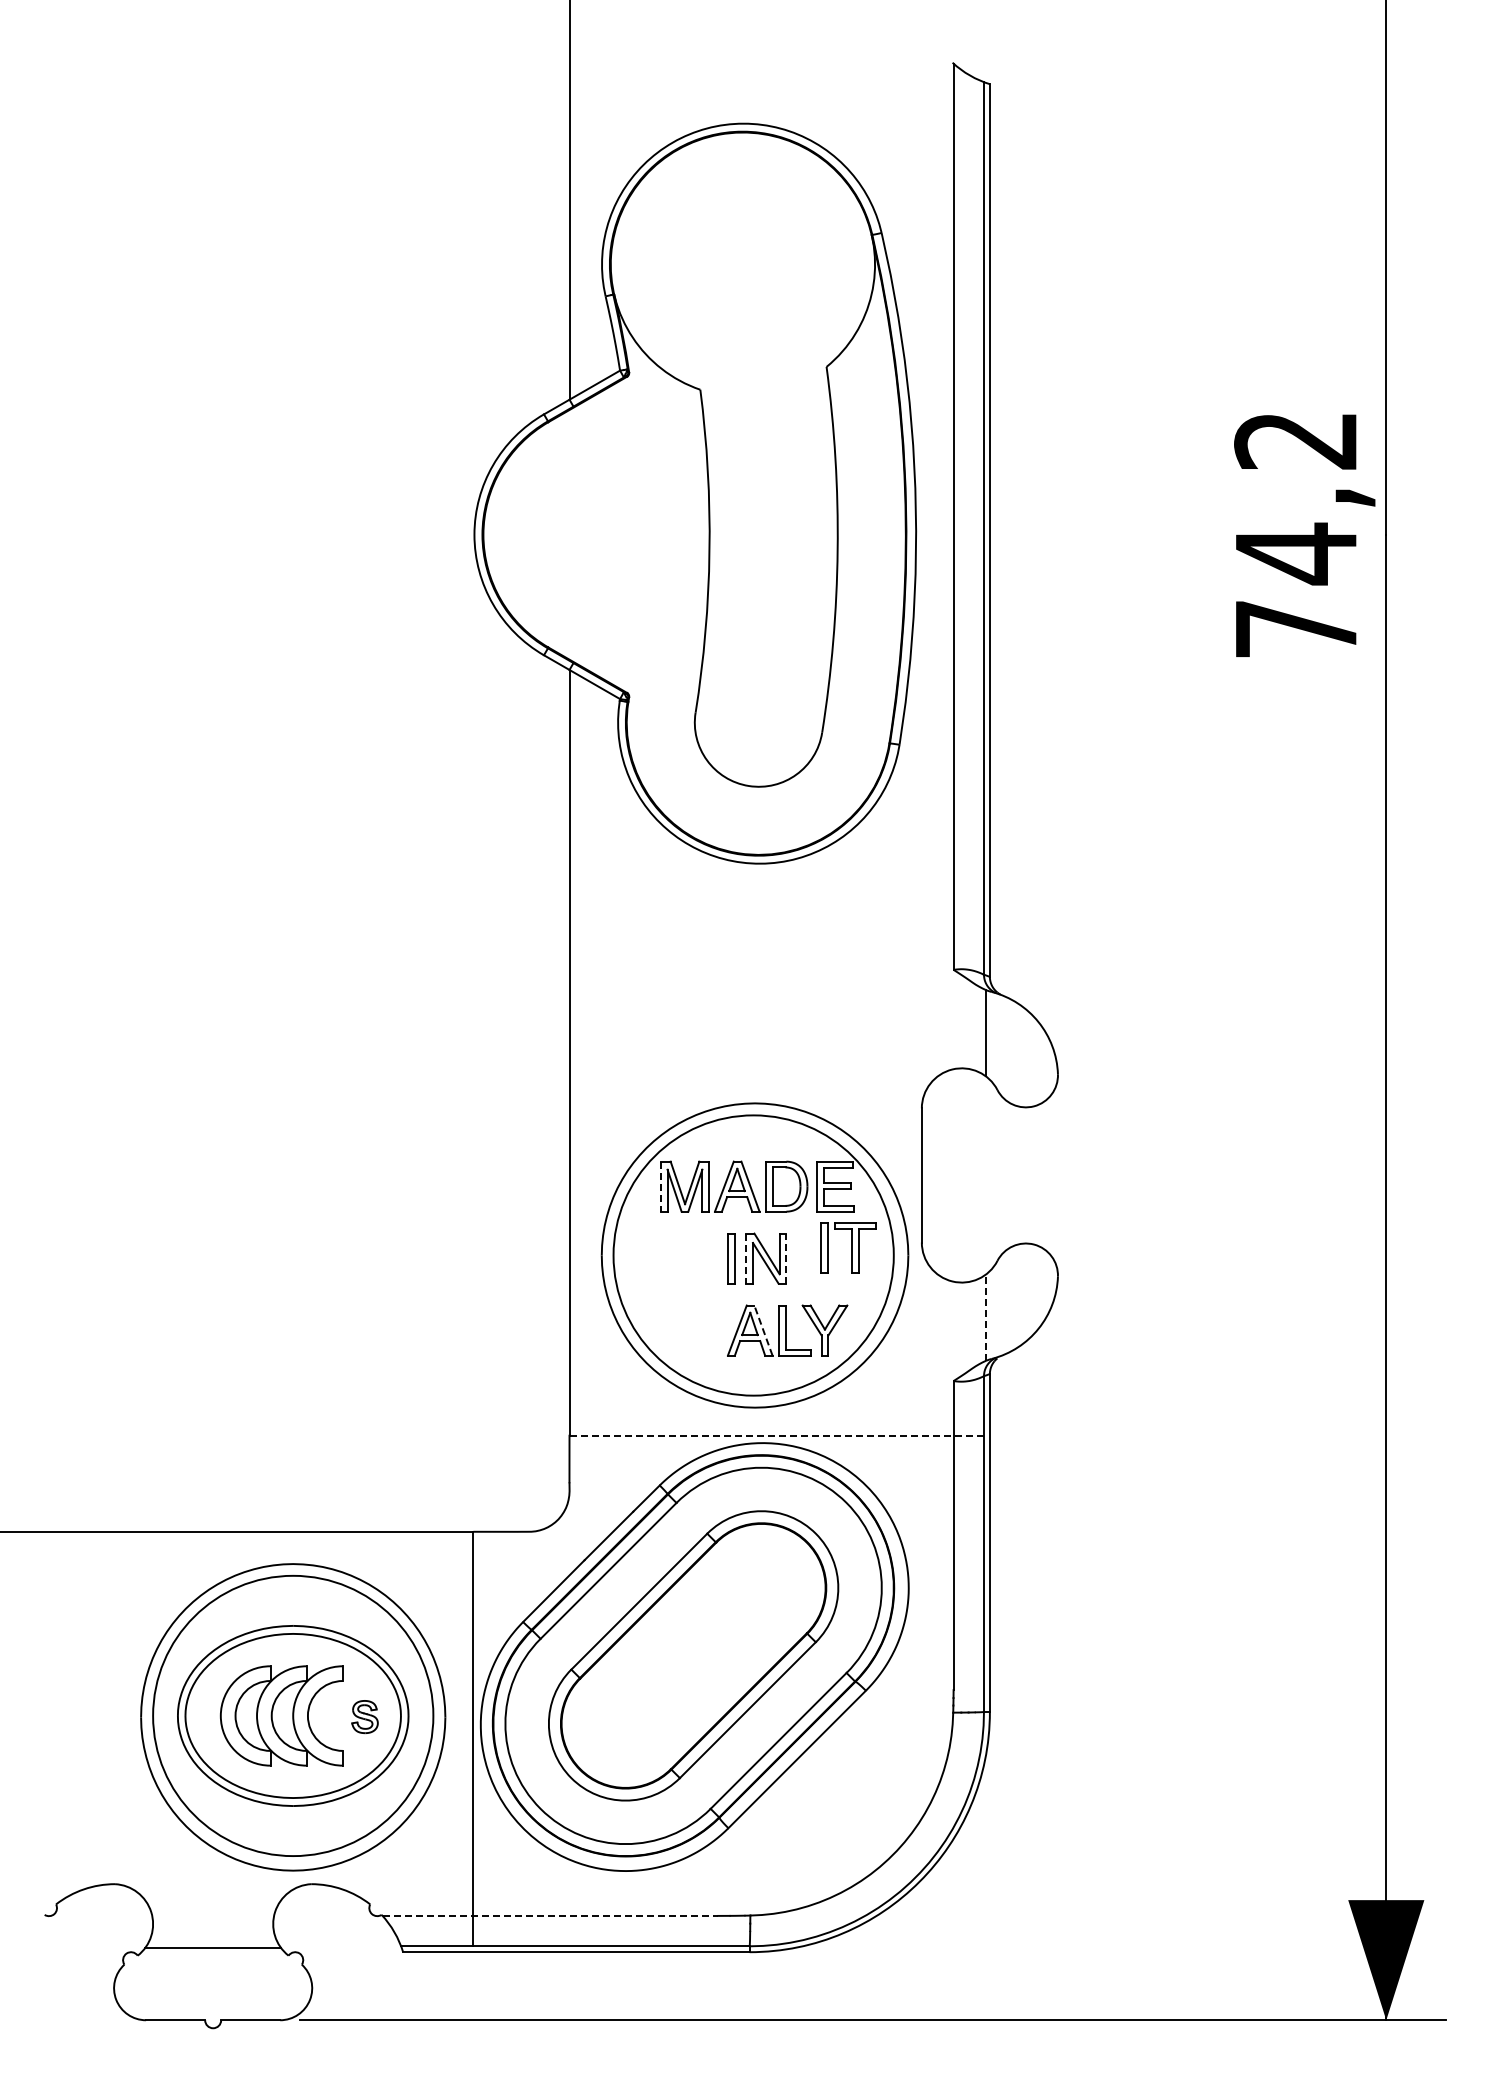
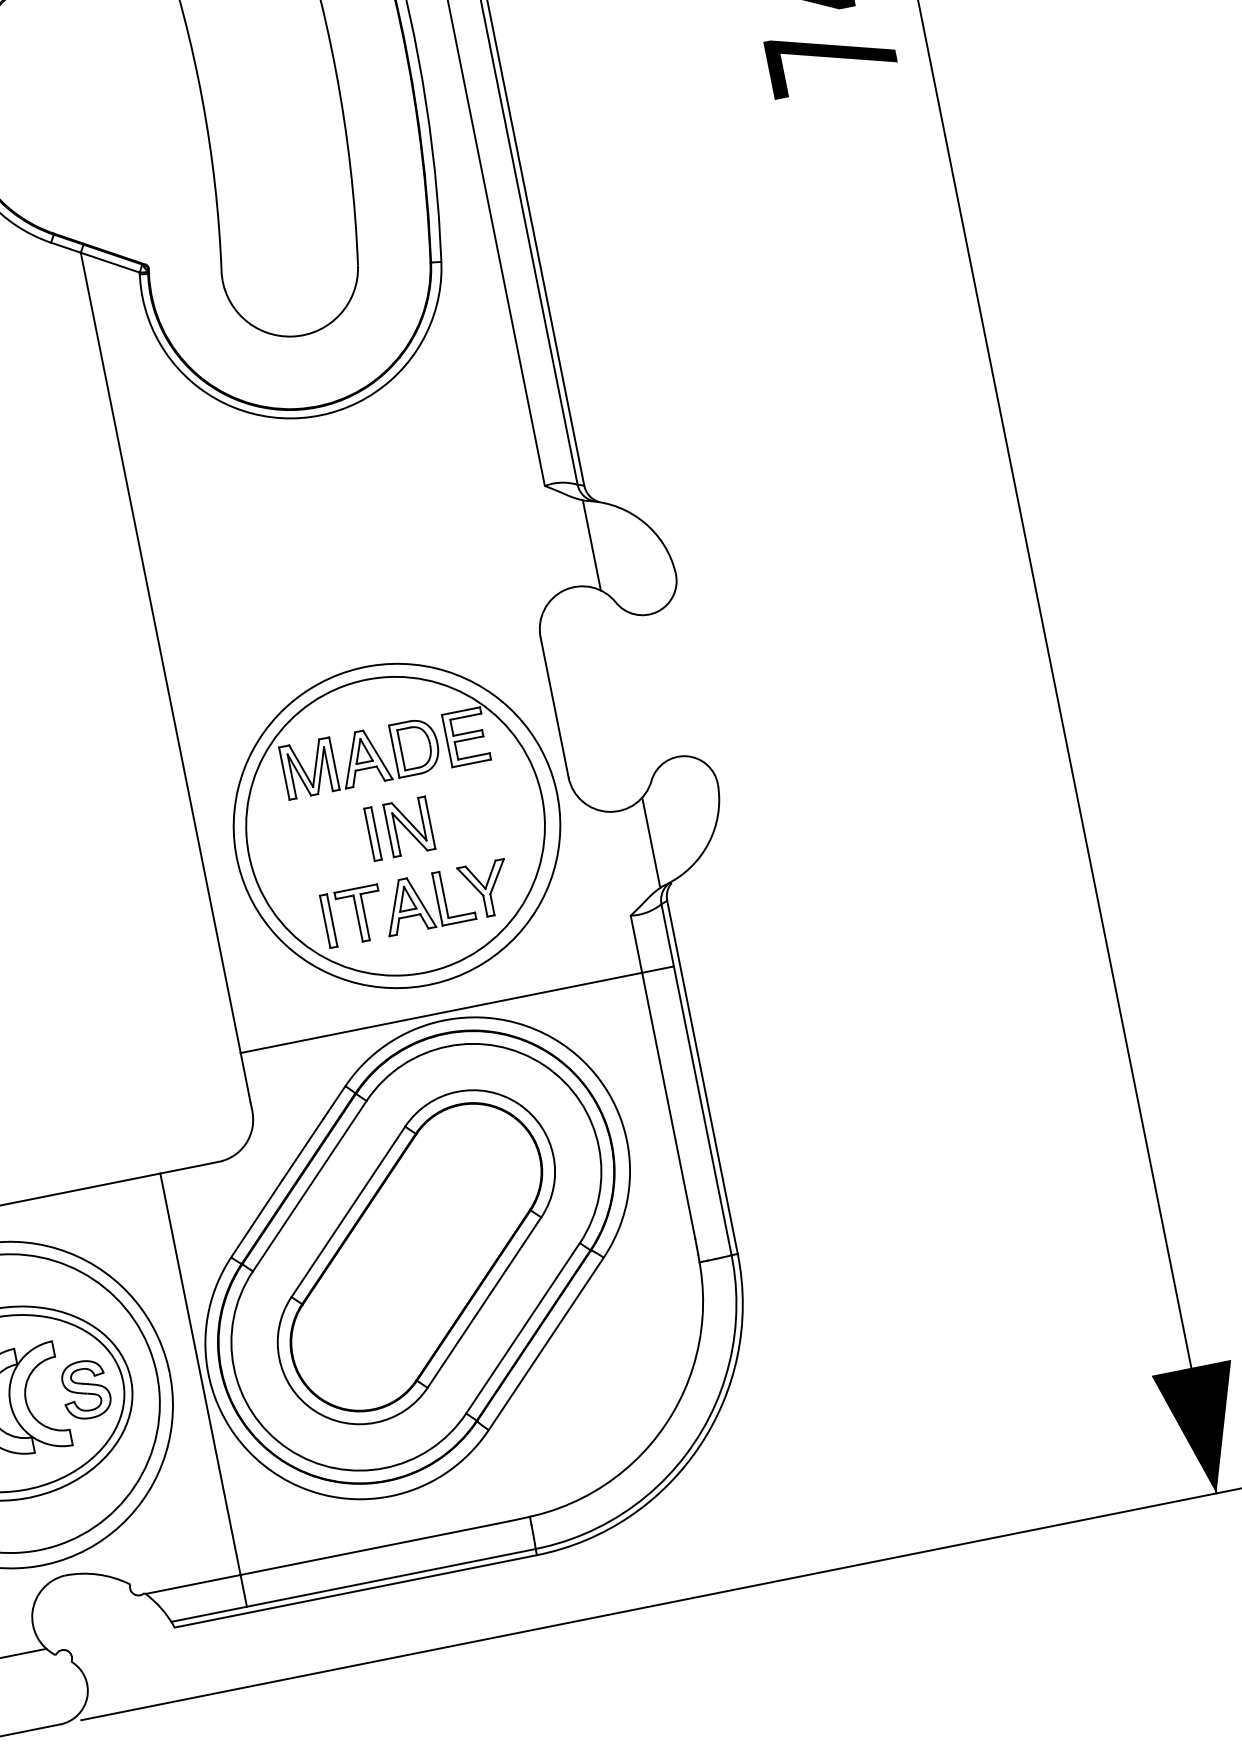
line: (661, 1187) -> (285, 774), dashed -> solid
part: (848, 1247) -> (353, 916), moved
line: (786, 1258) -> (430, 822), dashed -> solid
line: (746, 1259) -> (388, 831), dashed -> solid
line: (985, 1317) -> (650, 842), dashed -> solid
line: (763, 1330) -> (421, 902), dashed -> solid
line: (777, 1435) -> (458, 1009), dashed -> solid
part: (364, 1716) -> (85, 1389), size x1.67
line: (550, 1915) -> (321, 1558), dashed -> solid

